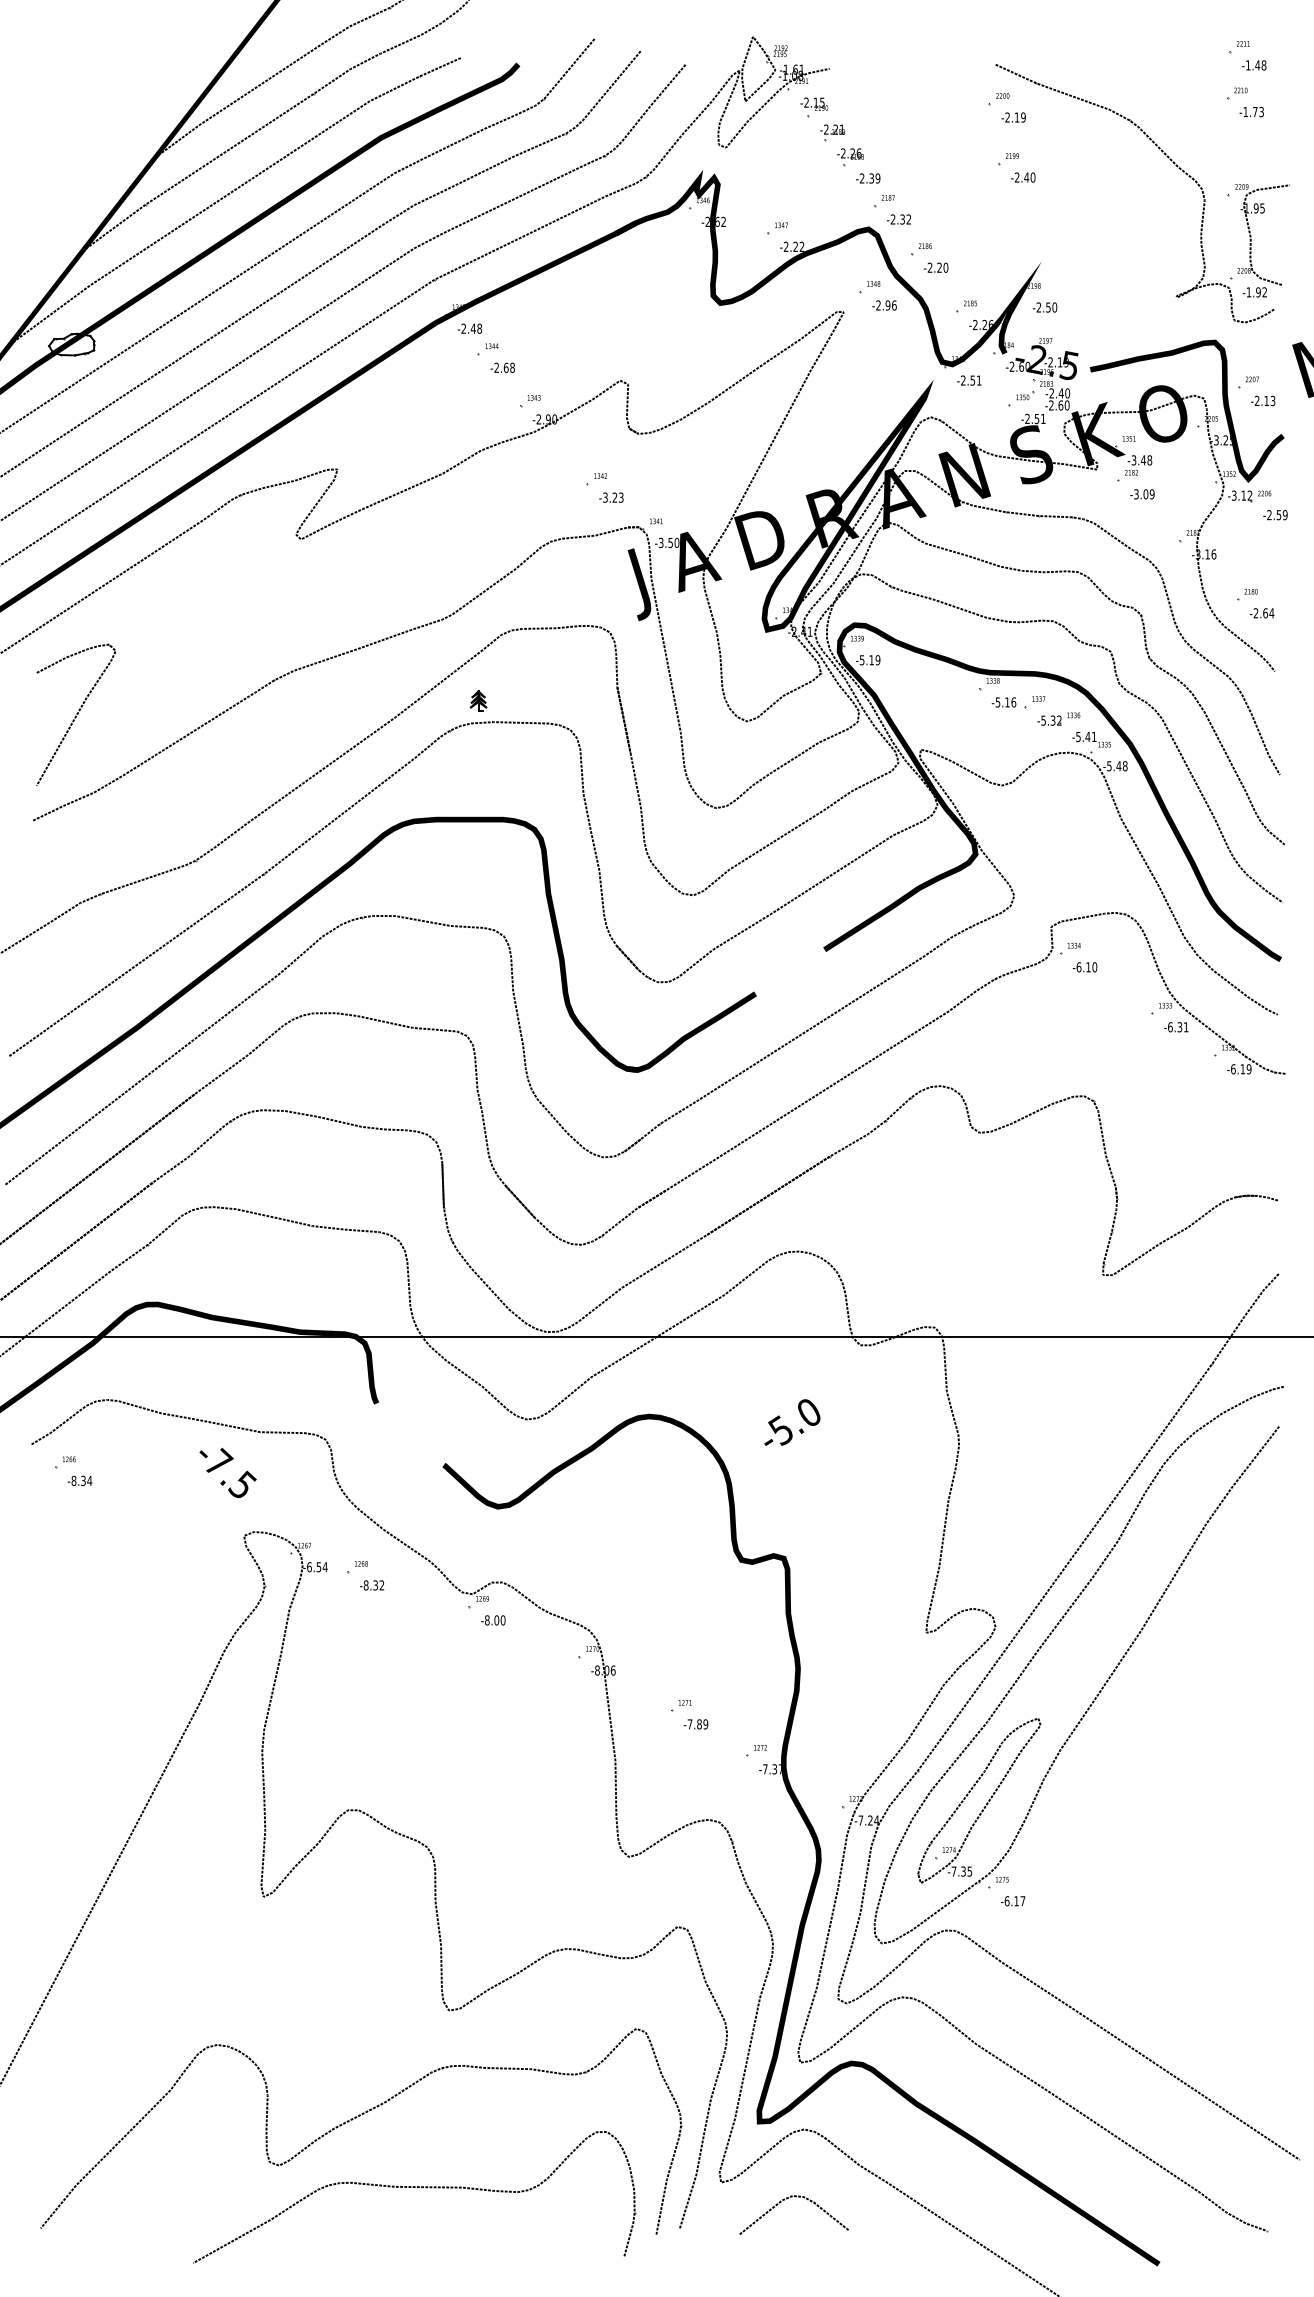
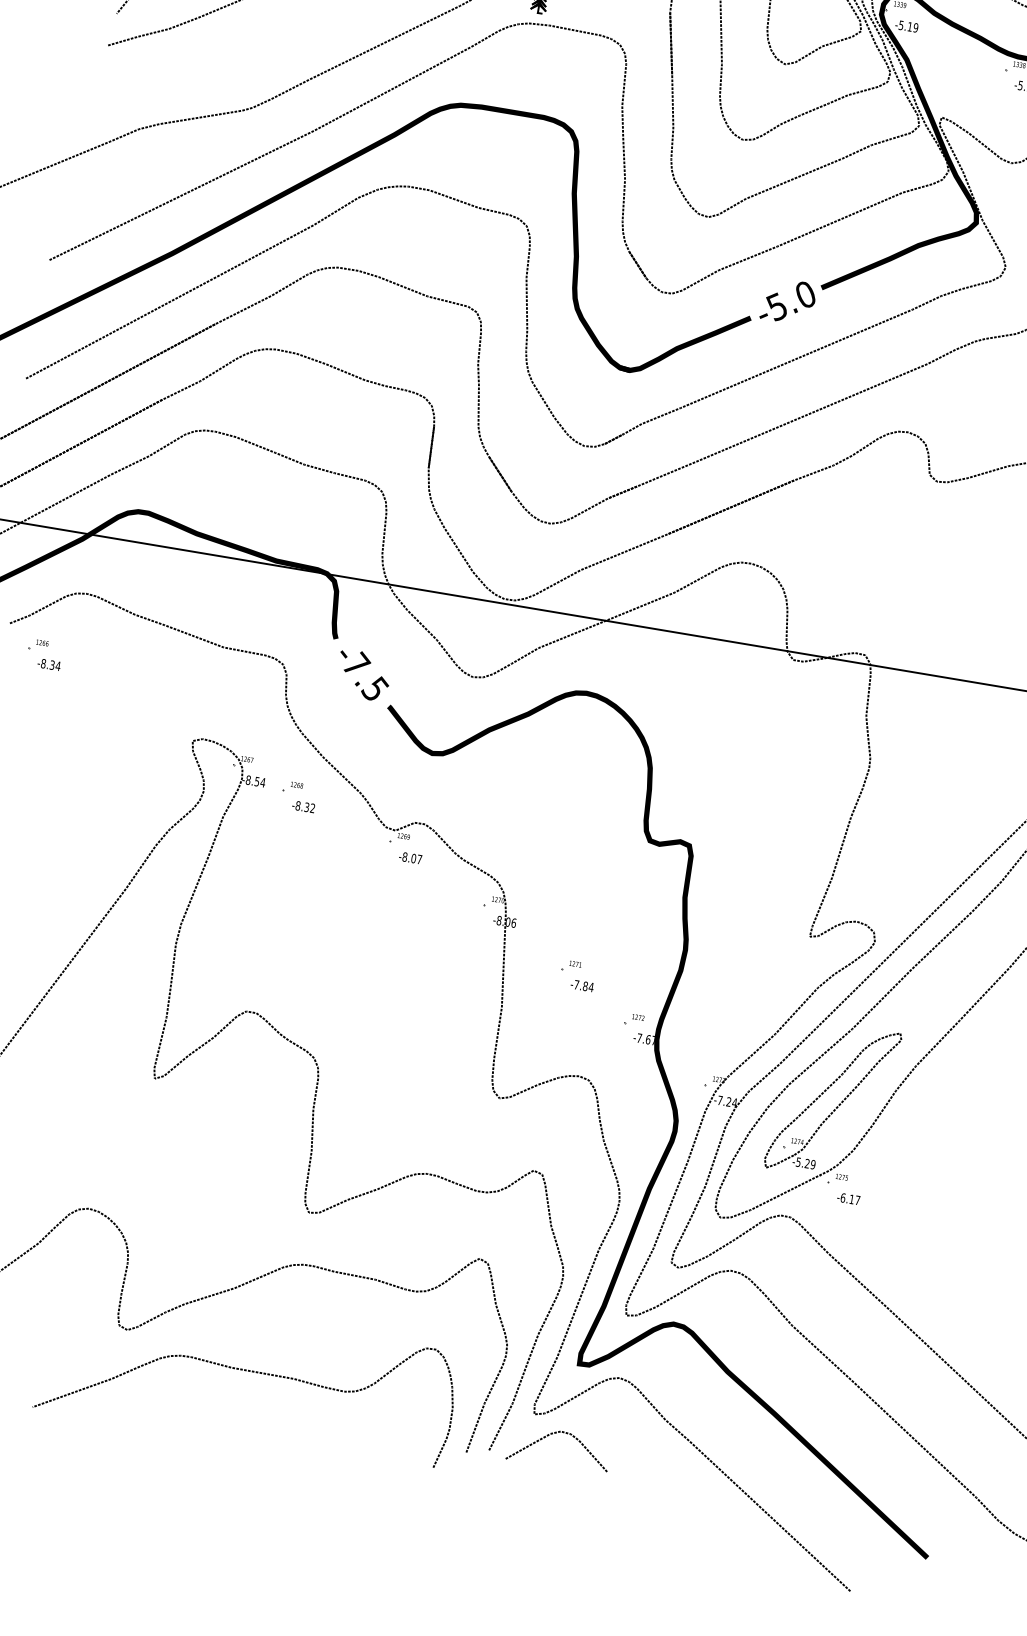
text: (792, 1422) -> (788, 301), moved
text: (227, 1472) -> (363, 674), moved
text: (309, 1567) -> (248, 780), -6.54 -> -8.54
text: (502, 1620) -> (419, 859), -8.00 -> -8.07
text: (705, 1724) -> (591, 987), -7.89 -> -7.84
text: (774, 1769) -> (647, 1039), -7.37 -> -7.67
text: (961, 1871) -> (805, 1163), -7.35 -> -5.29
curve: (787, 2199) -> (555, 1433), moved

